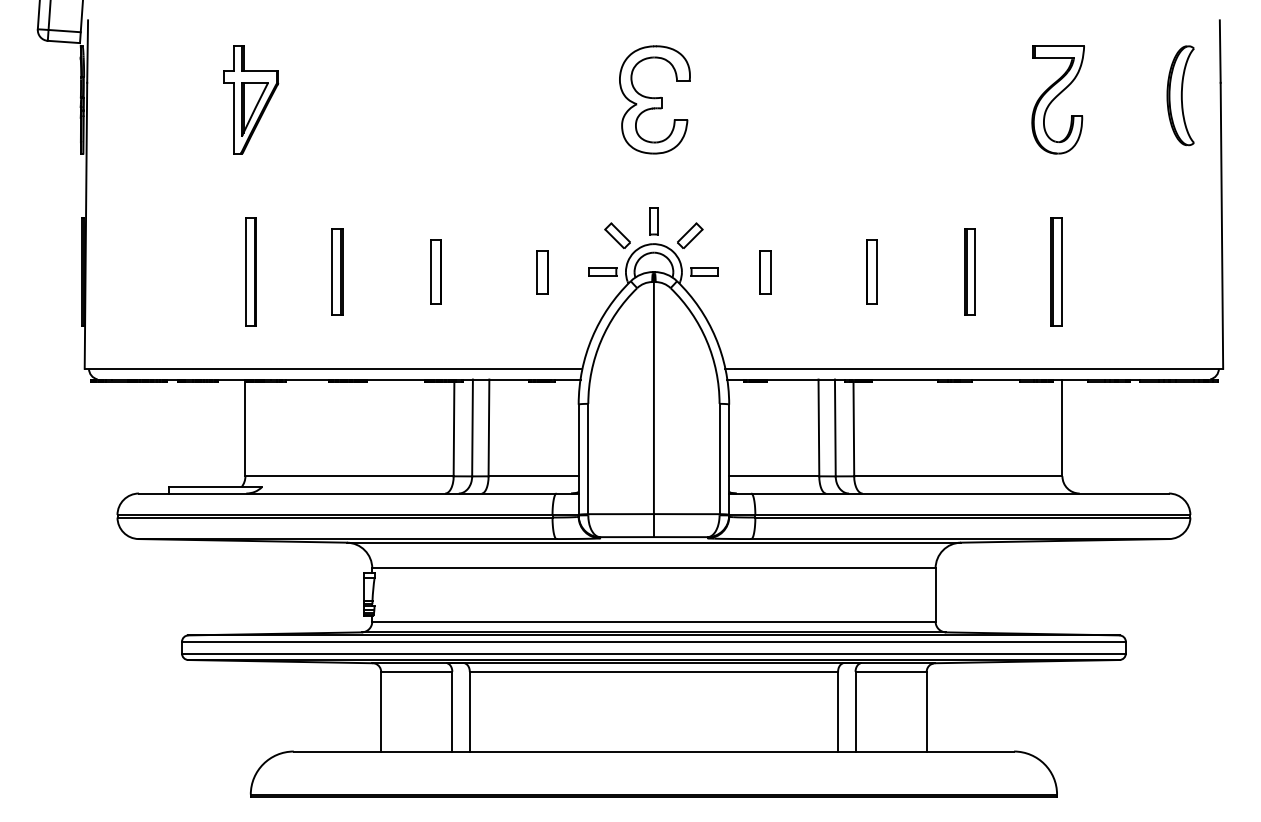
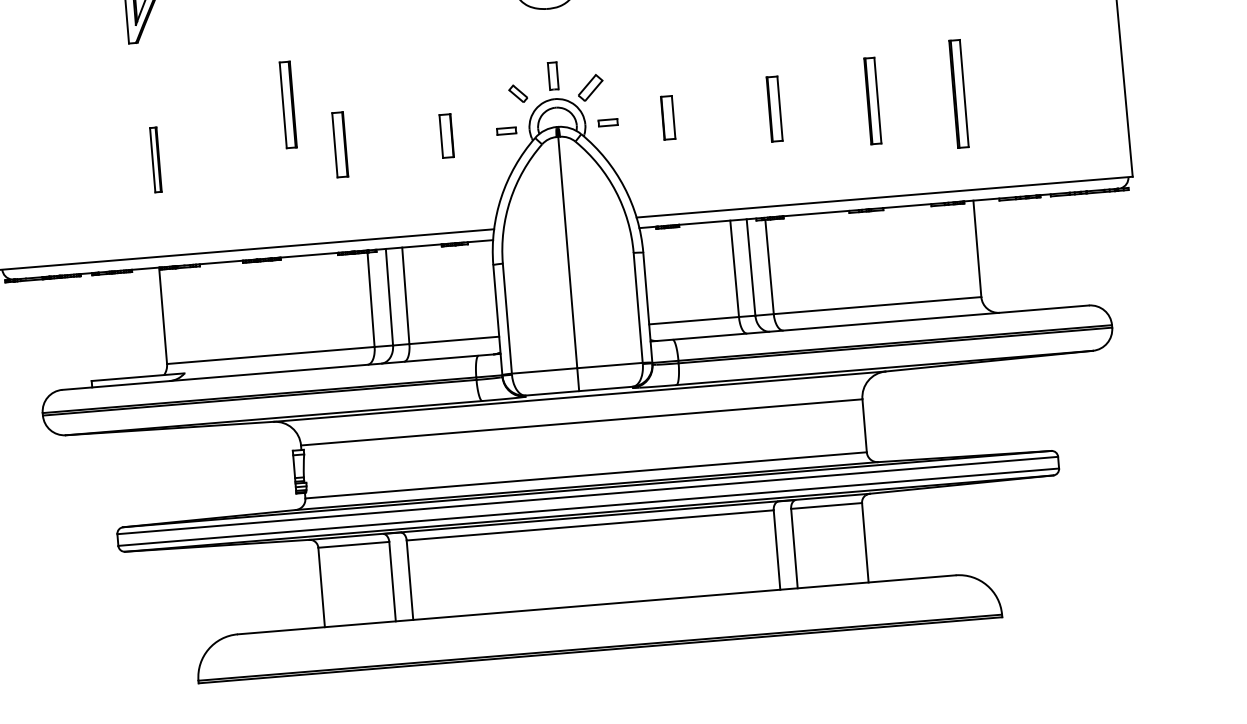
part: (617, 235) -> (518, 93), size x0.7
part: (250, 271) -> (155, 159), size x0.6
part: (337, 271) -> (288, 104), moved
part: (602, 271) -> (506, 130), size x0.7
part: (704, 271) -> (607, 122), size x0.7

